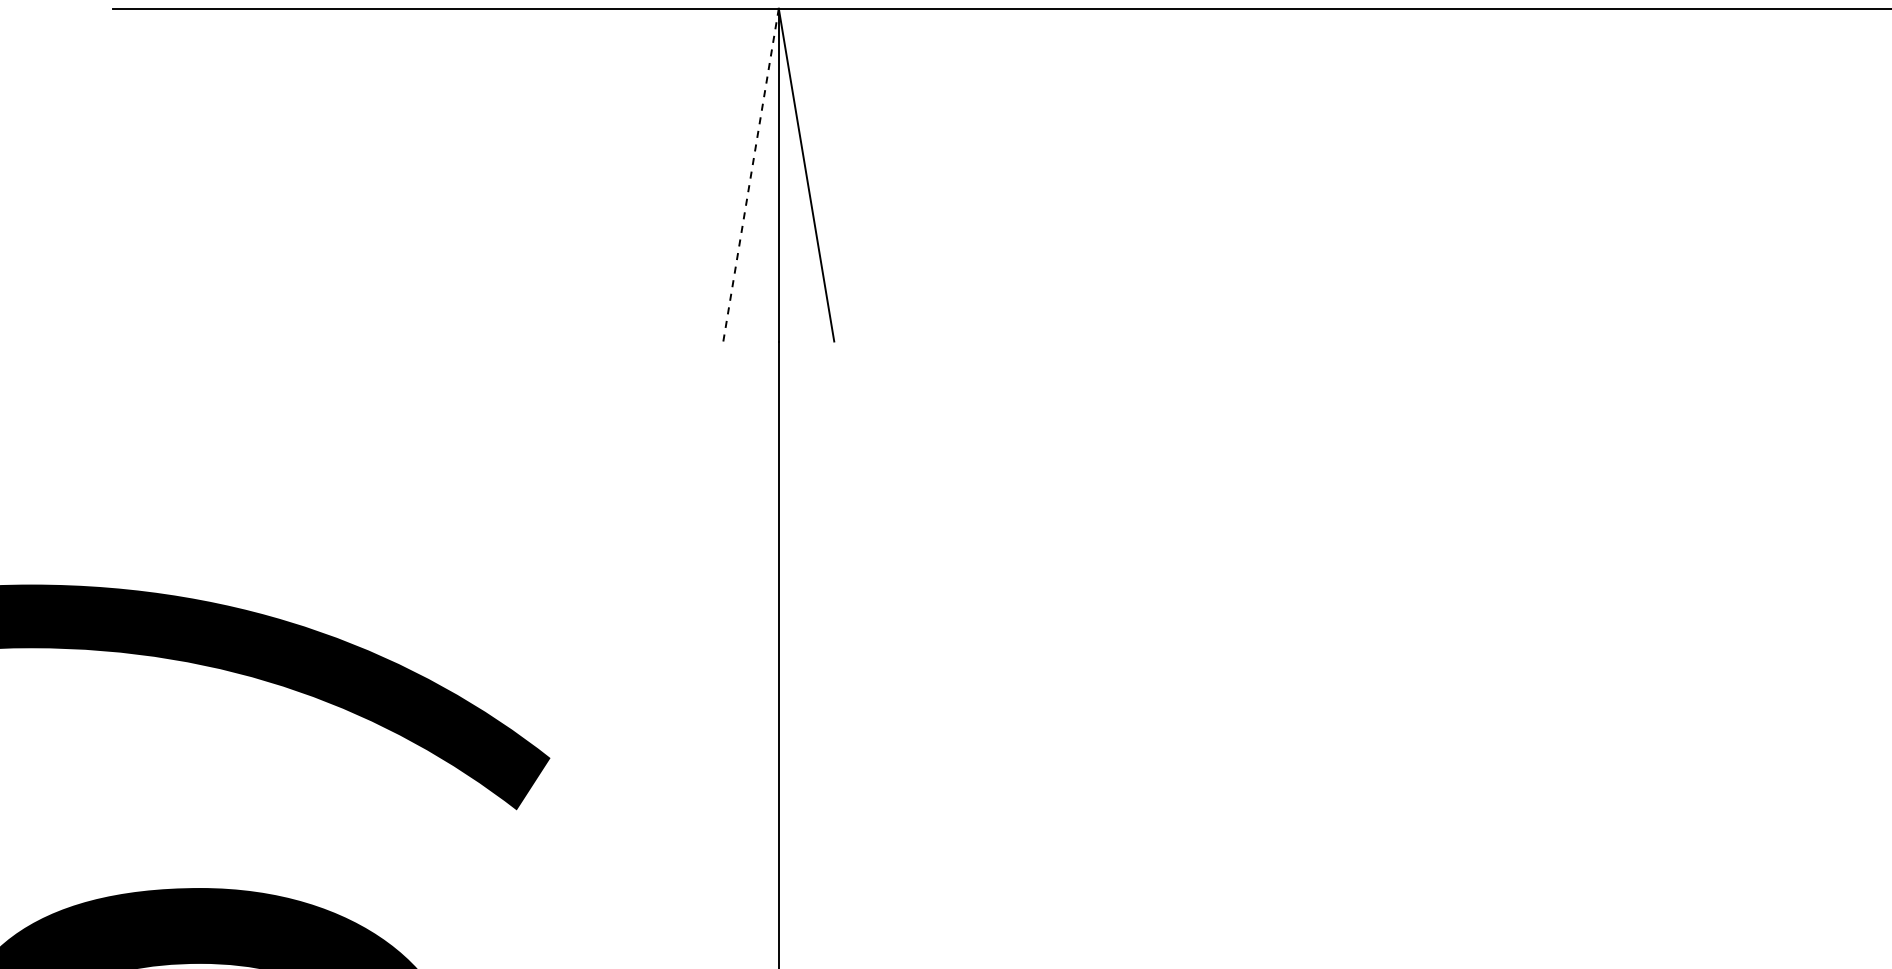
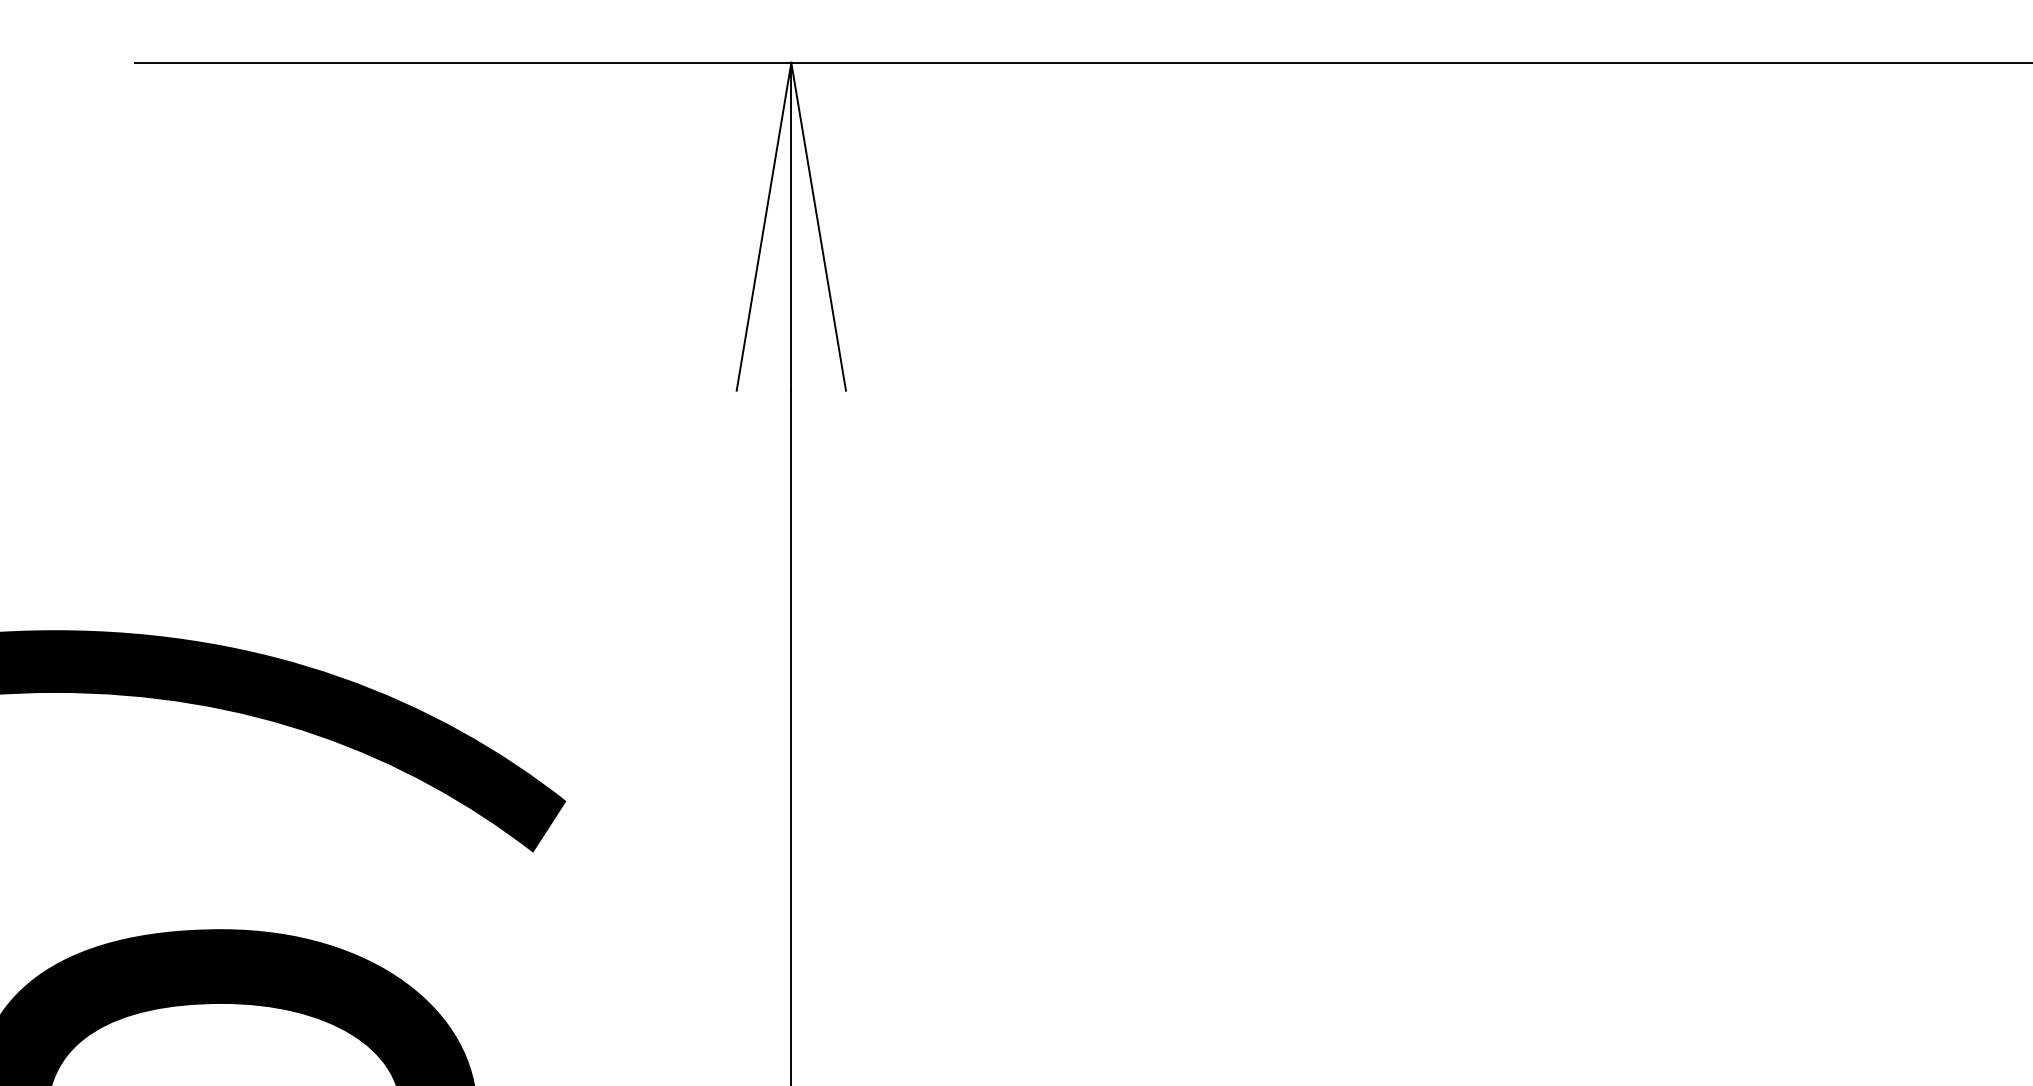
line: (751, 174) -> (764, 226), dashed -> solid

